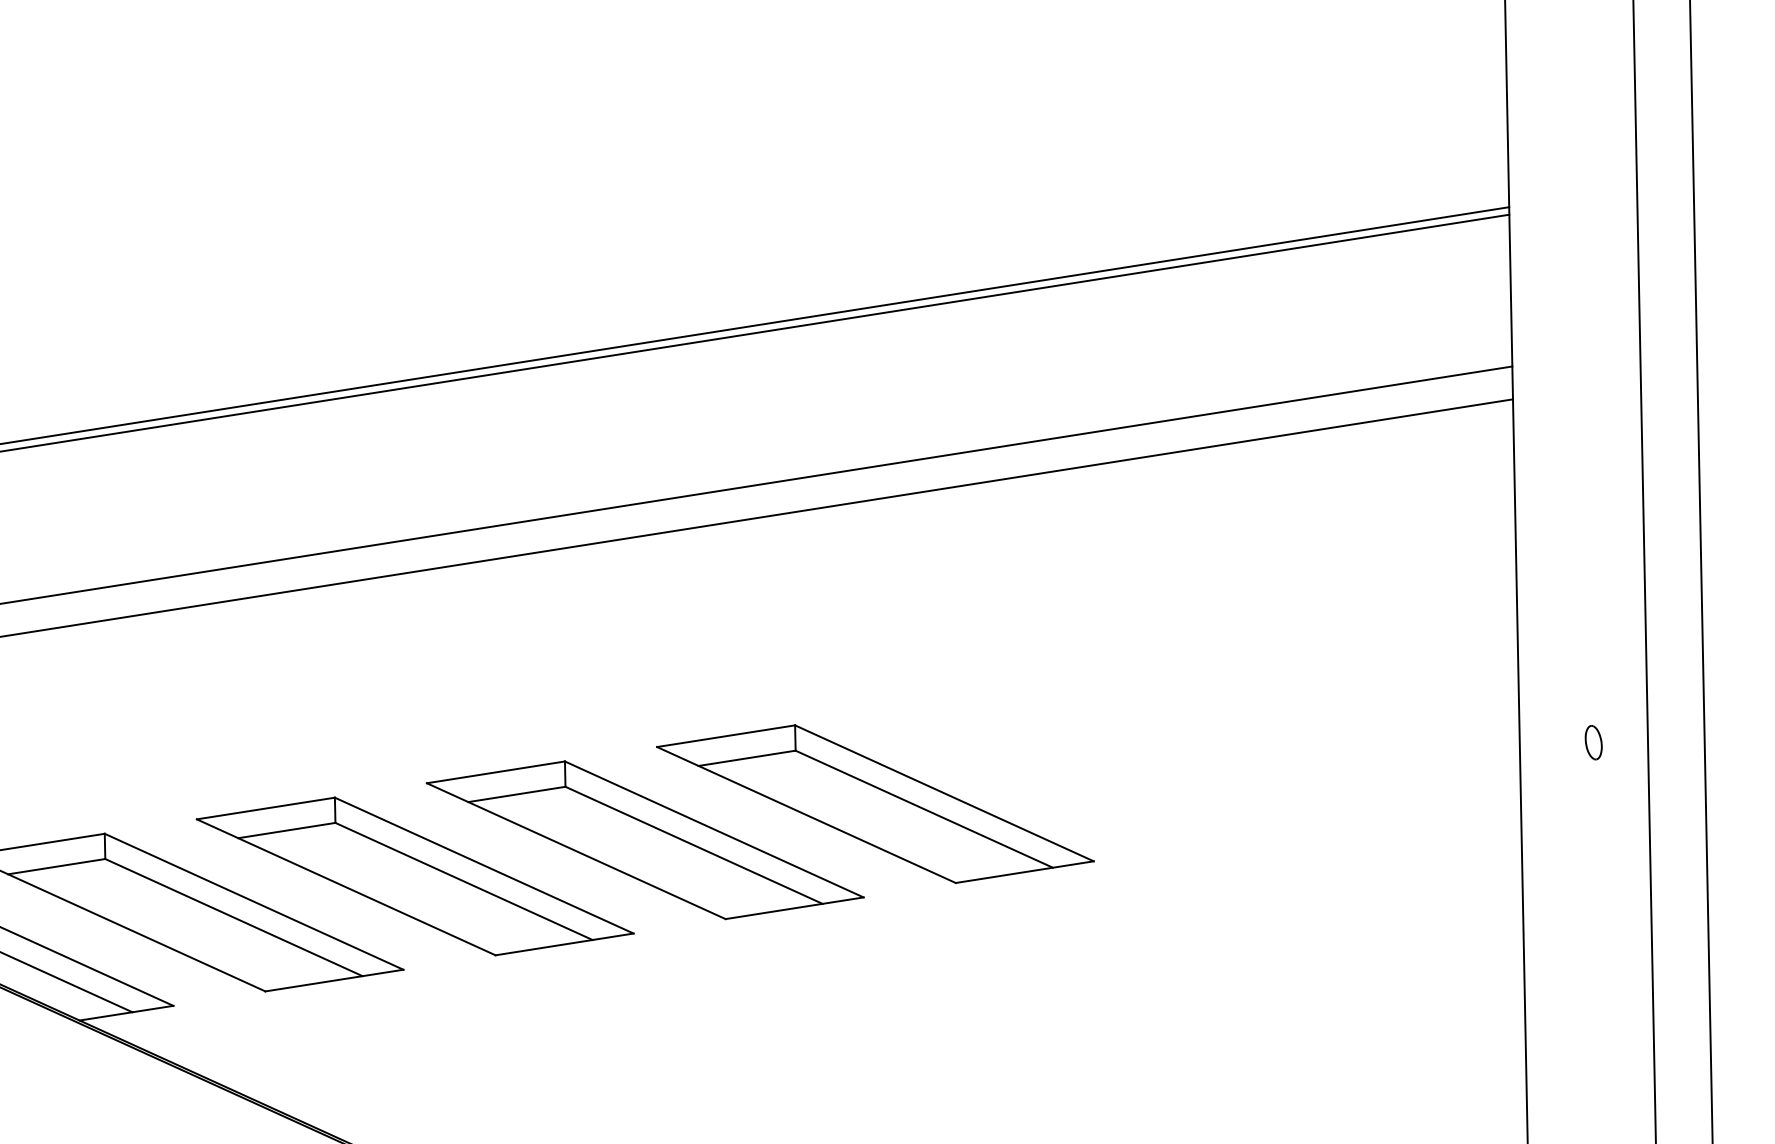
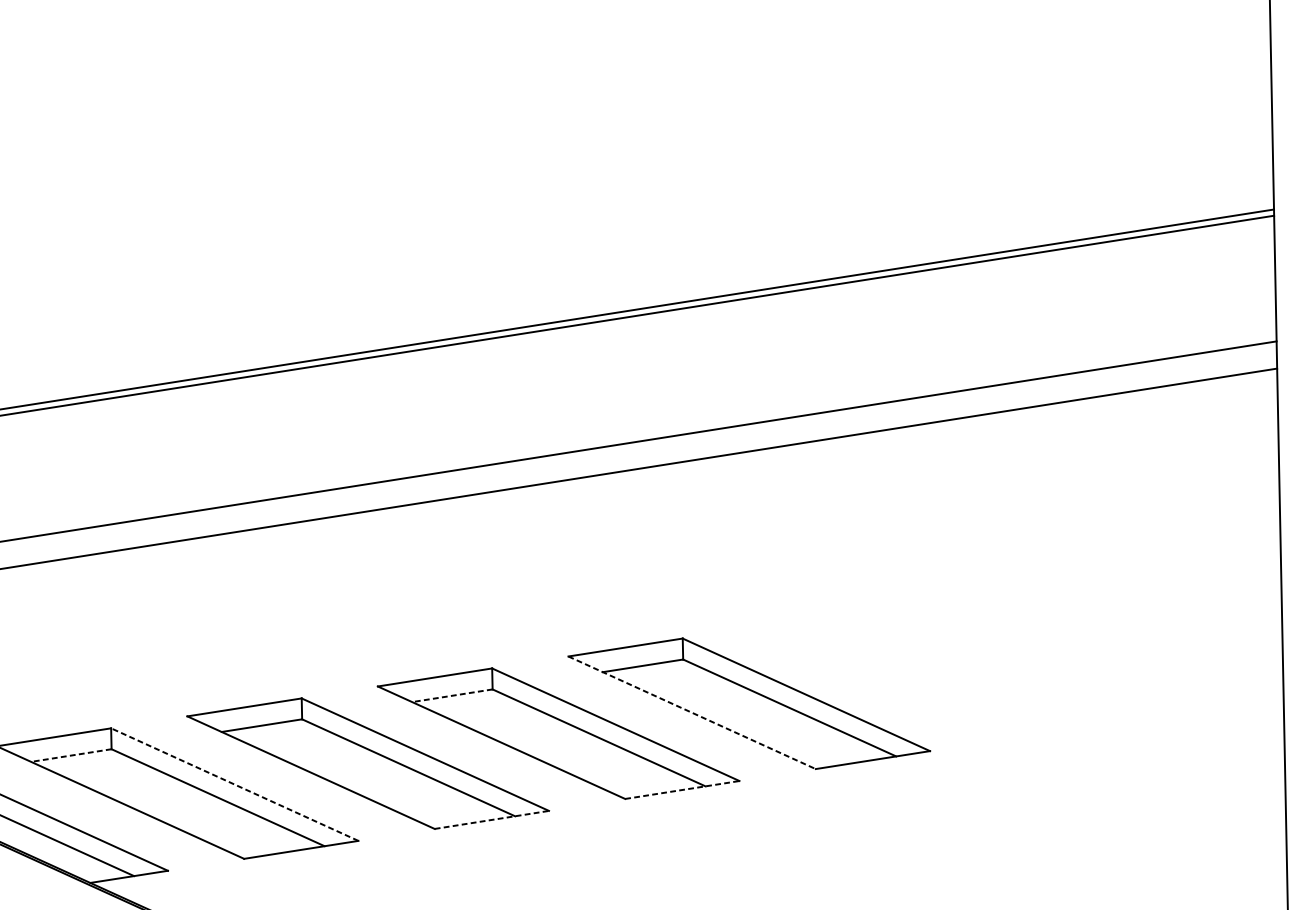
line: (516, 794) -> (452, 695), solid -> dashed
line: (806, 815) -> (692, 713), solid -> dashed
line: (56, 866) -> (71, 755), solid -> dashed
line: (253, 901) -> (234, 784), solid -> dashed
line: (794, 908) -> (682, 790), solid -> dashed
line: (564, 944) -> (491, 819), solid -> dashed

